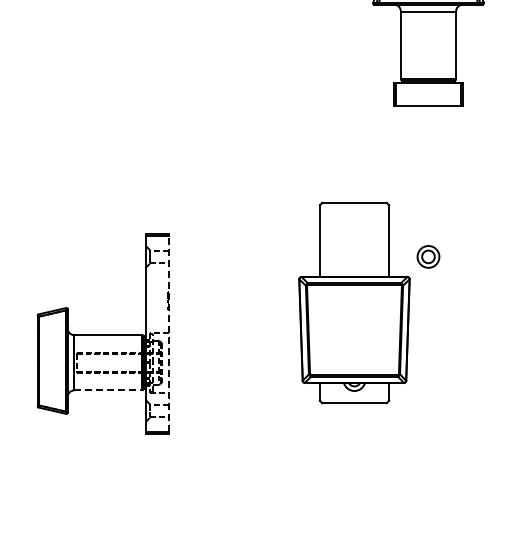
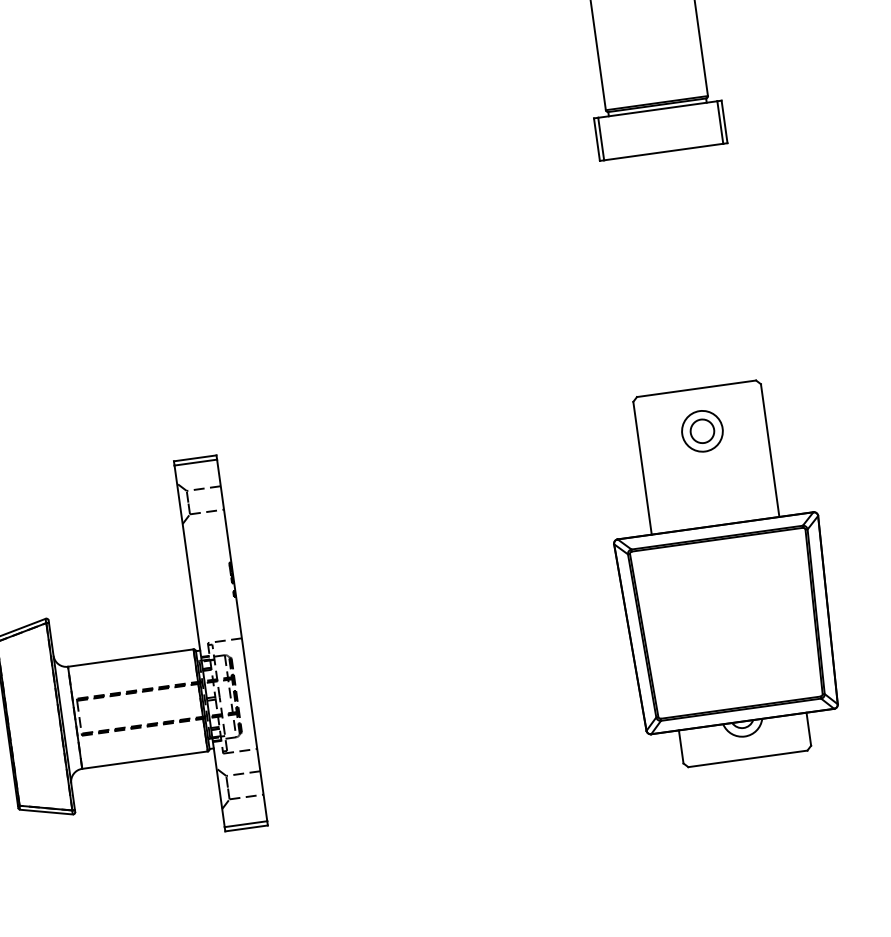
part: (354, 302) -> (722, 572), moved
line: (168, 334) -> (241, 641), dashed -> solid
line: (108, 390) -> (145, 760), dashed -> solid

